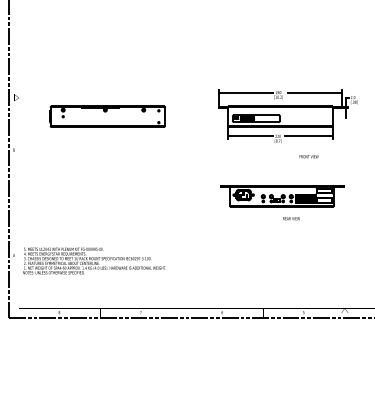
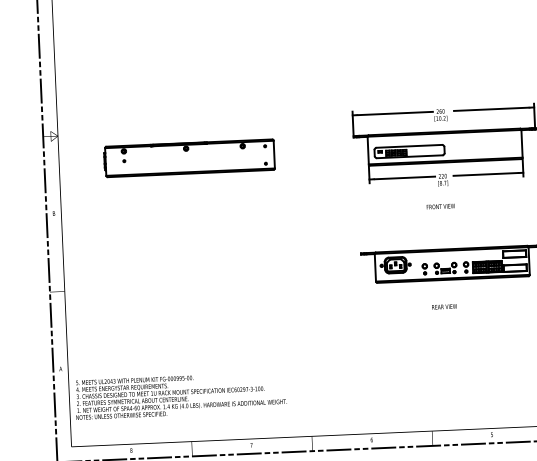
text: (308, 156) -> (440, 206), moved
text: (291, 218) -> (444, 306), moved
text: (94, 260) -> (180, 394), moved

